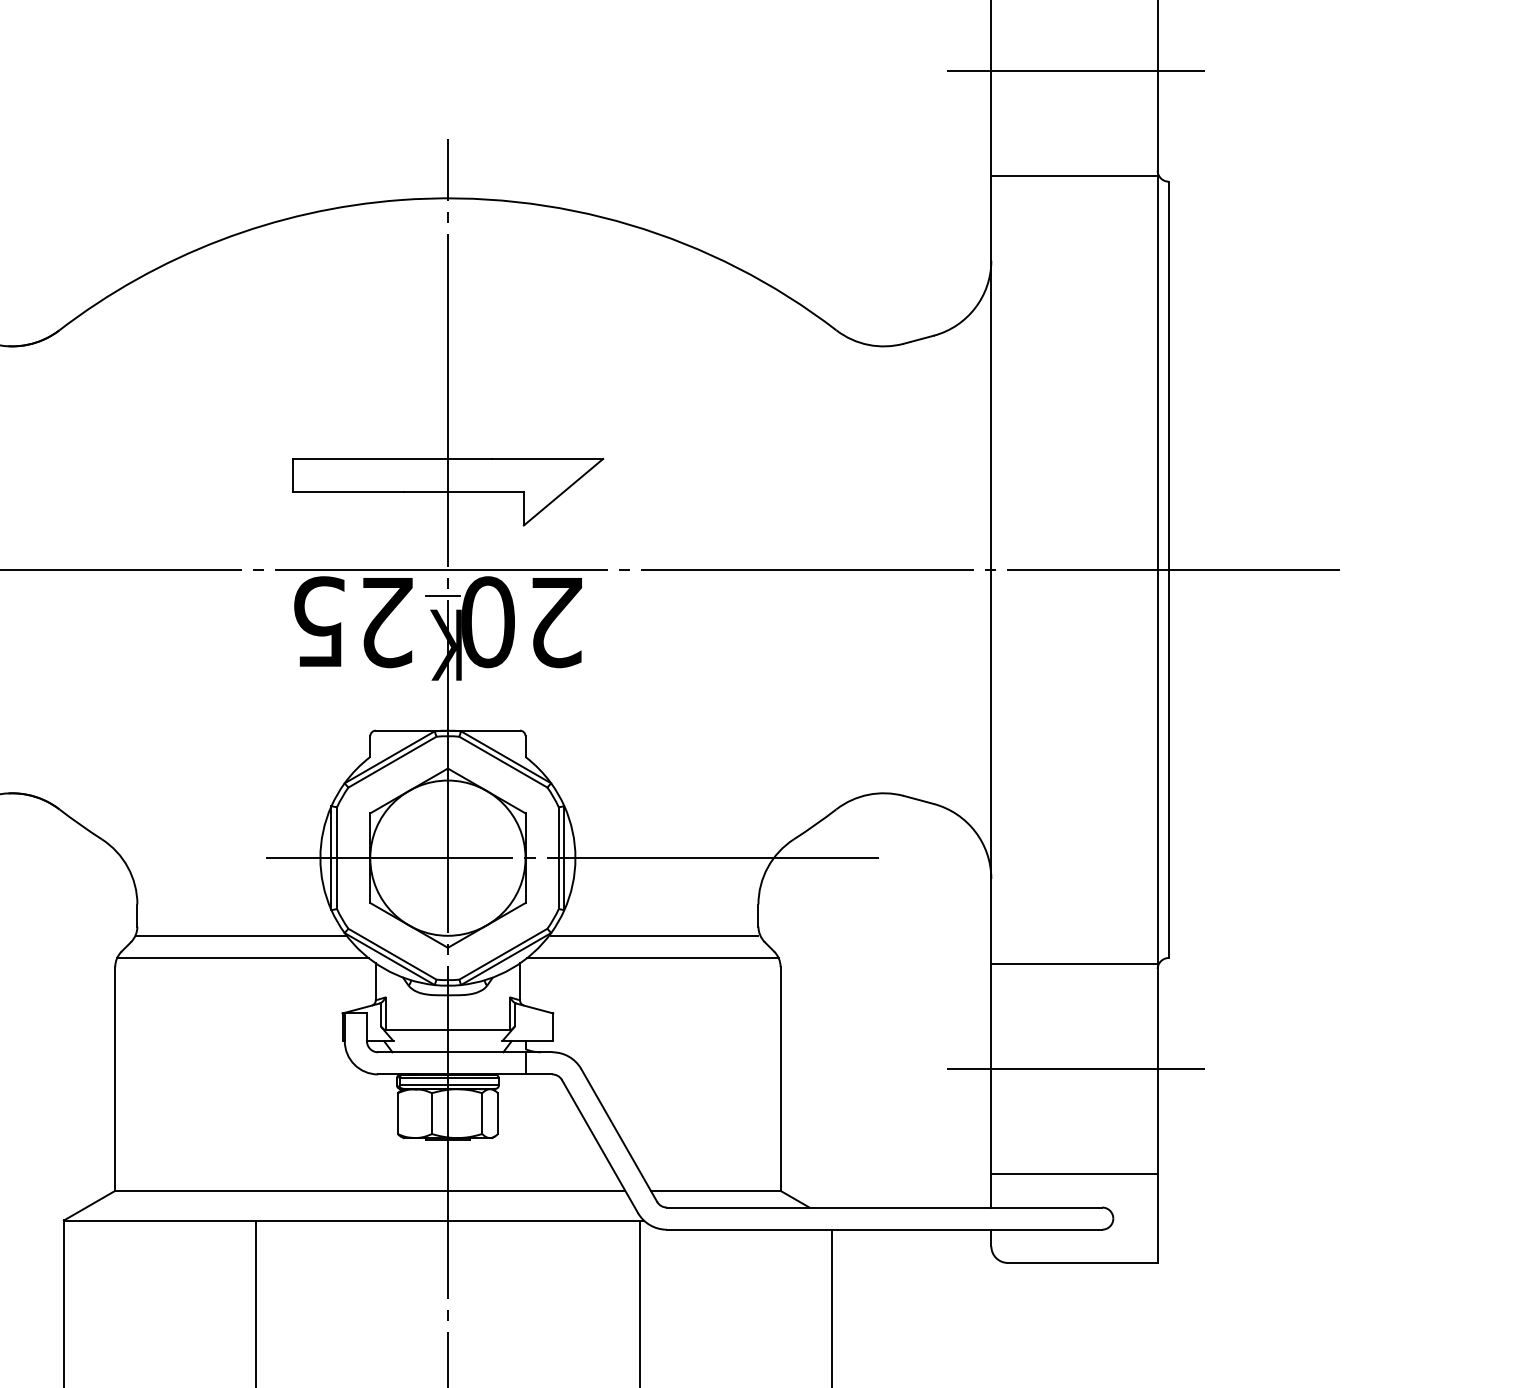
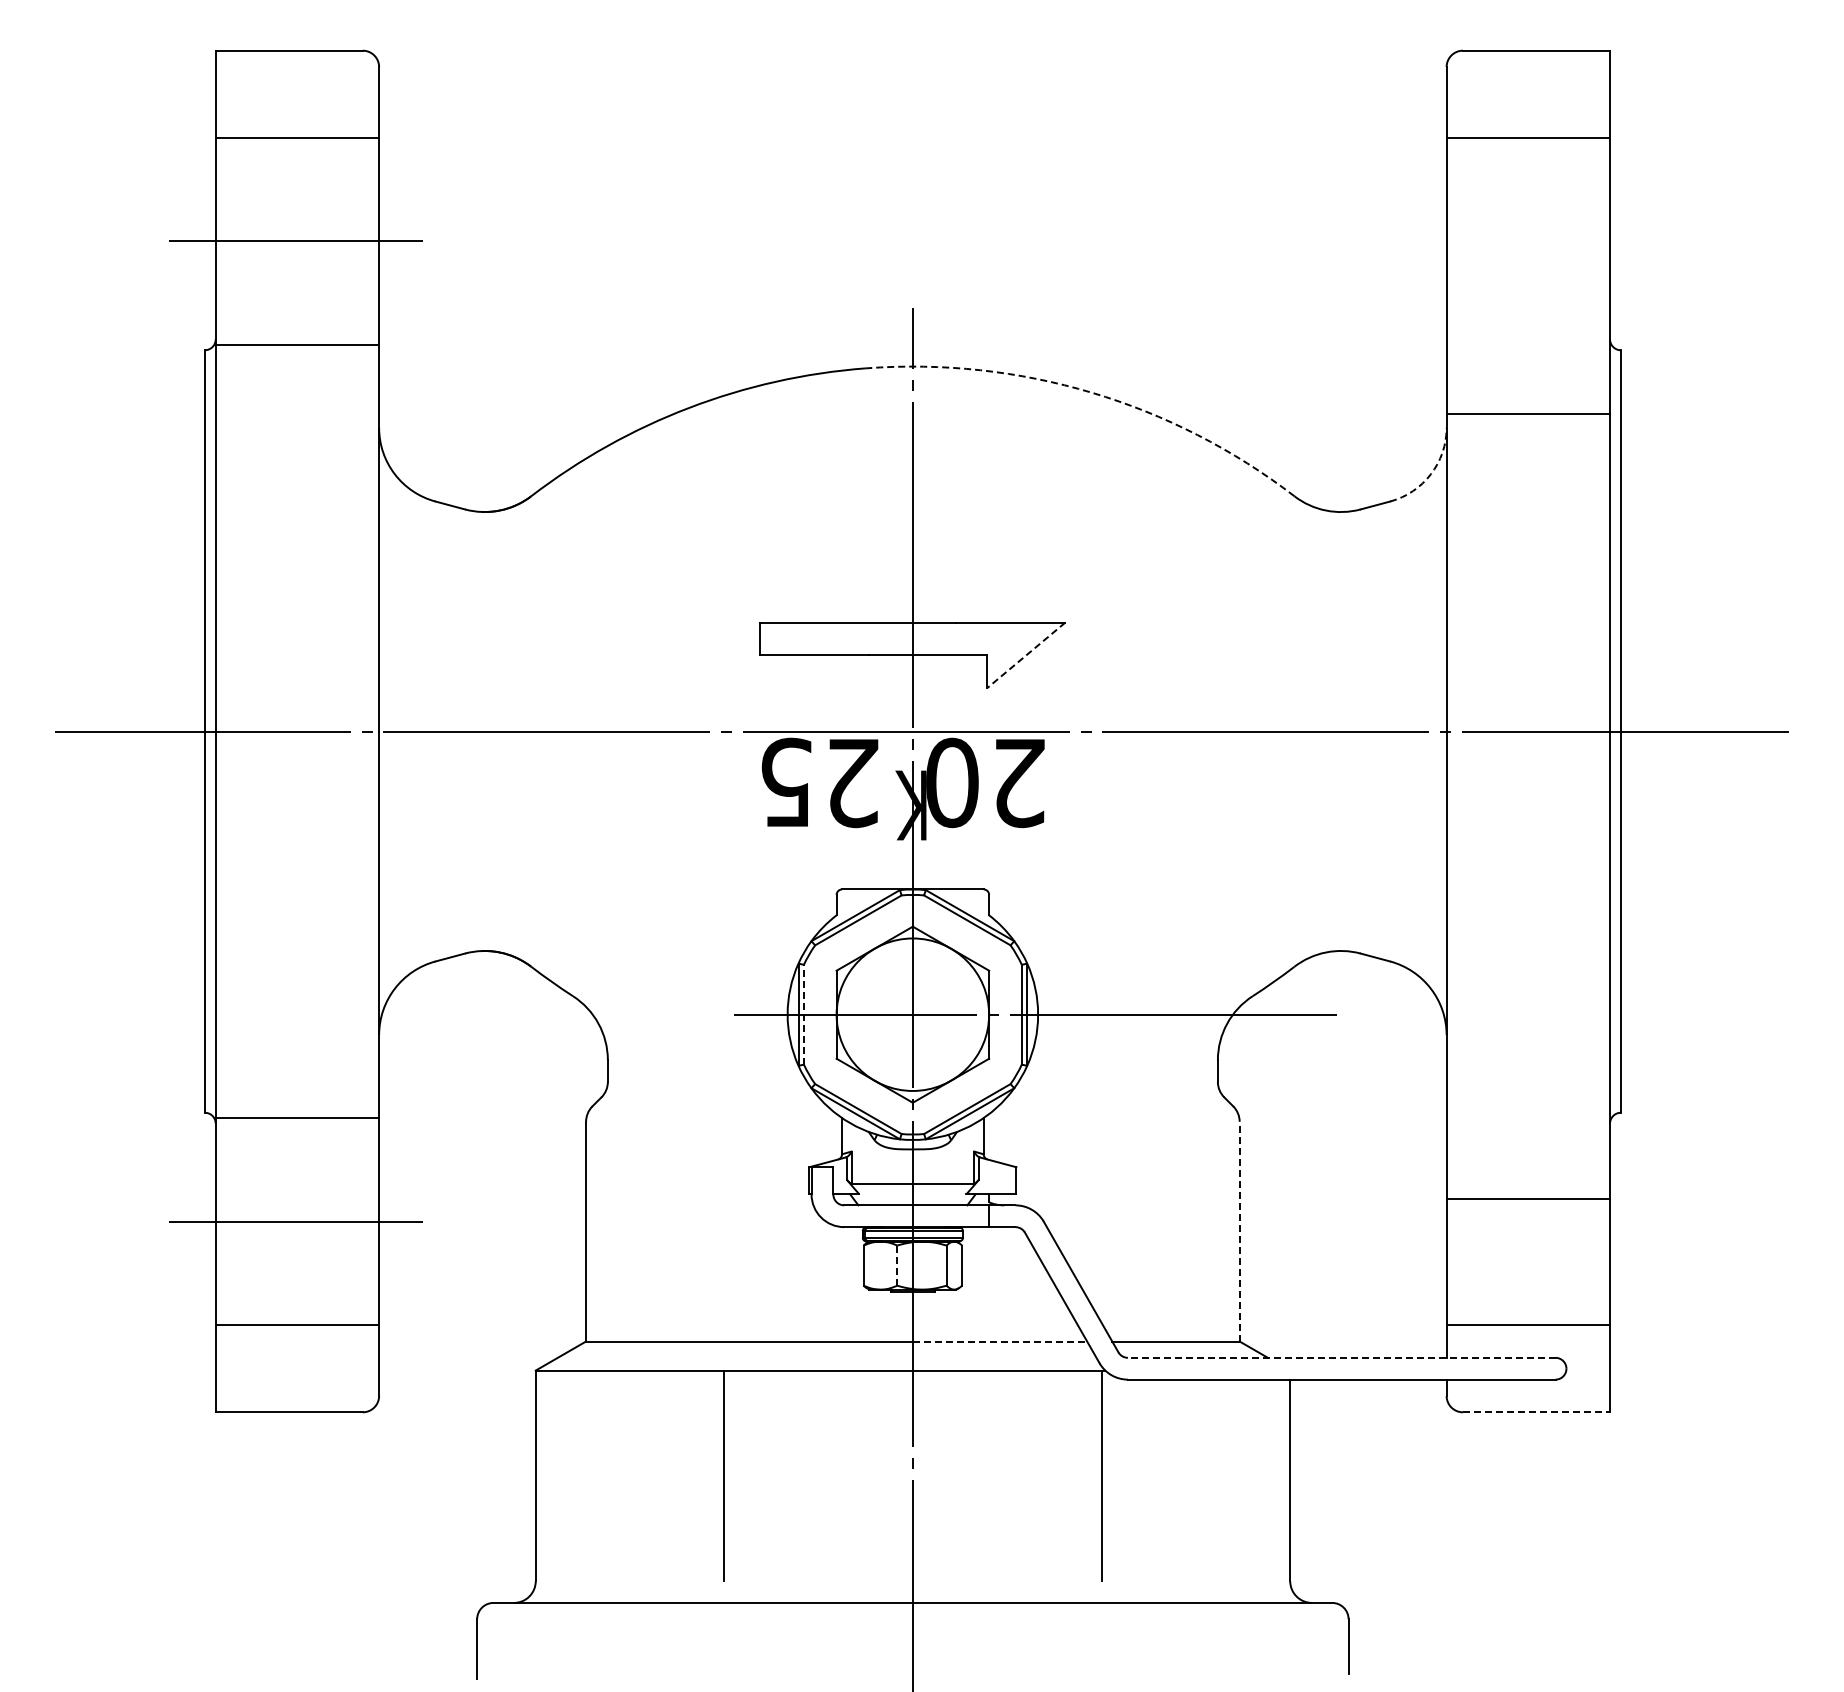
line: (1075, 70) -> (1529, 241), removed
line: (1074, 175) -> (1528, 413), moved
arc: (629, 224) -> (1091, 392), solid -> dashed
arc: (974, 308) -> (1430, 474), solid -> dashed
line: (563, 492) -> (1026, 655), solid -> dashed
line: (443, 596) -> (908, 757), removed
line: (336, 857) -> (803, 1014), solid -> dashed
line: (241, 935) -> (710, 1090), removed
line: (654, 935) -> (1115, 1090), removed
line: (242, 957) -> (711, 1112), removed
line: (652, 957) -> (1113, 1112), removed
line: (1074, 963) -> (1528, 1199), moved
line: (1075, 1068) -> (1529, 1221), removed
line: (780, 1078) -> (1239, 1231), solid -> dashed
line: (432, 1113) -> (897, 1265), solid -> dashed
line: (537, 1190) -> (1000, 1341), solid -> dashed
line: (884, 1207) -> (1341, 1357), solid -> dashed
line: (1082, 1263) -> (1536, 1412), solid -> dashed

